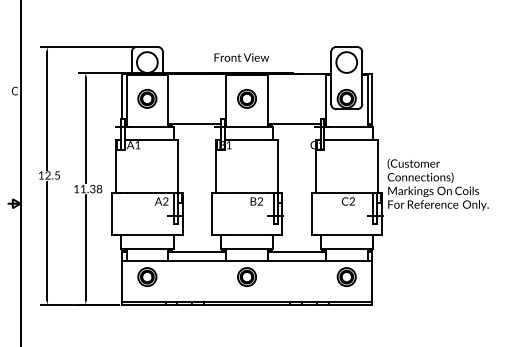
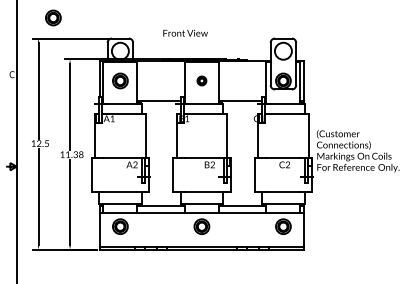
part: (65, 21) -> (53, 17), added
text: (241, 56) -> (185, 32), moved
part: (246, 98) -> (201, 80), size x0.6

